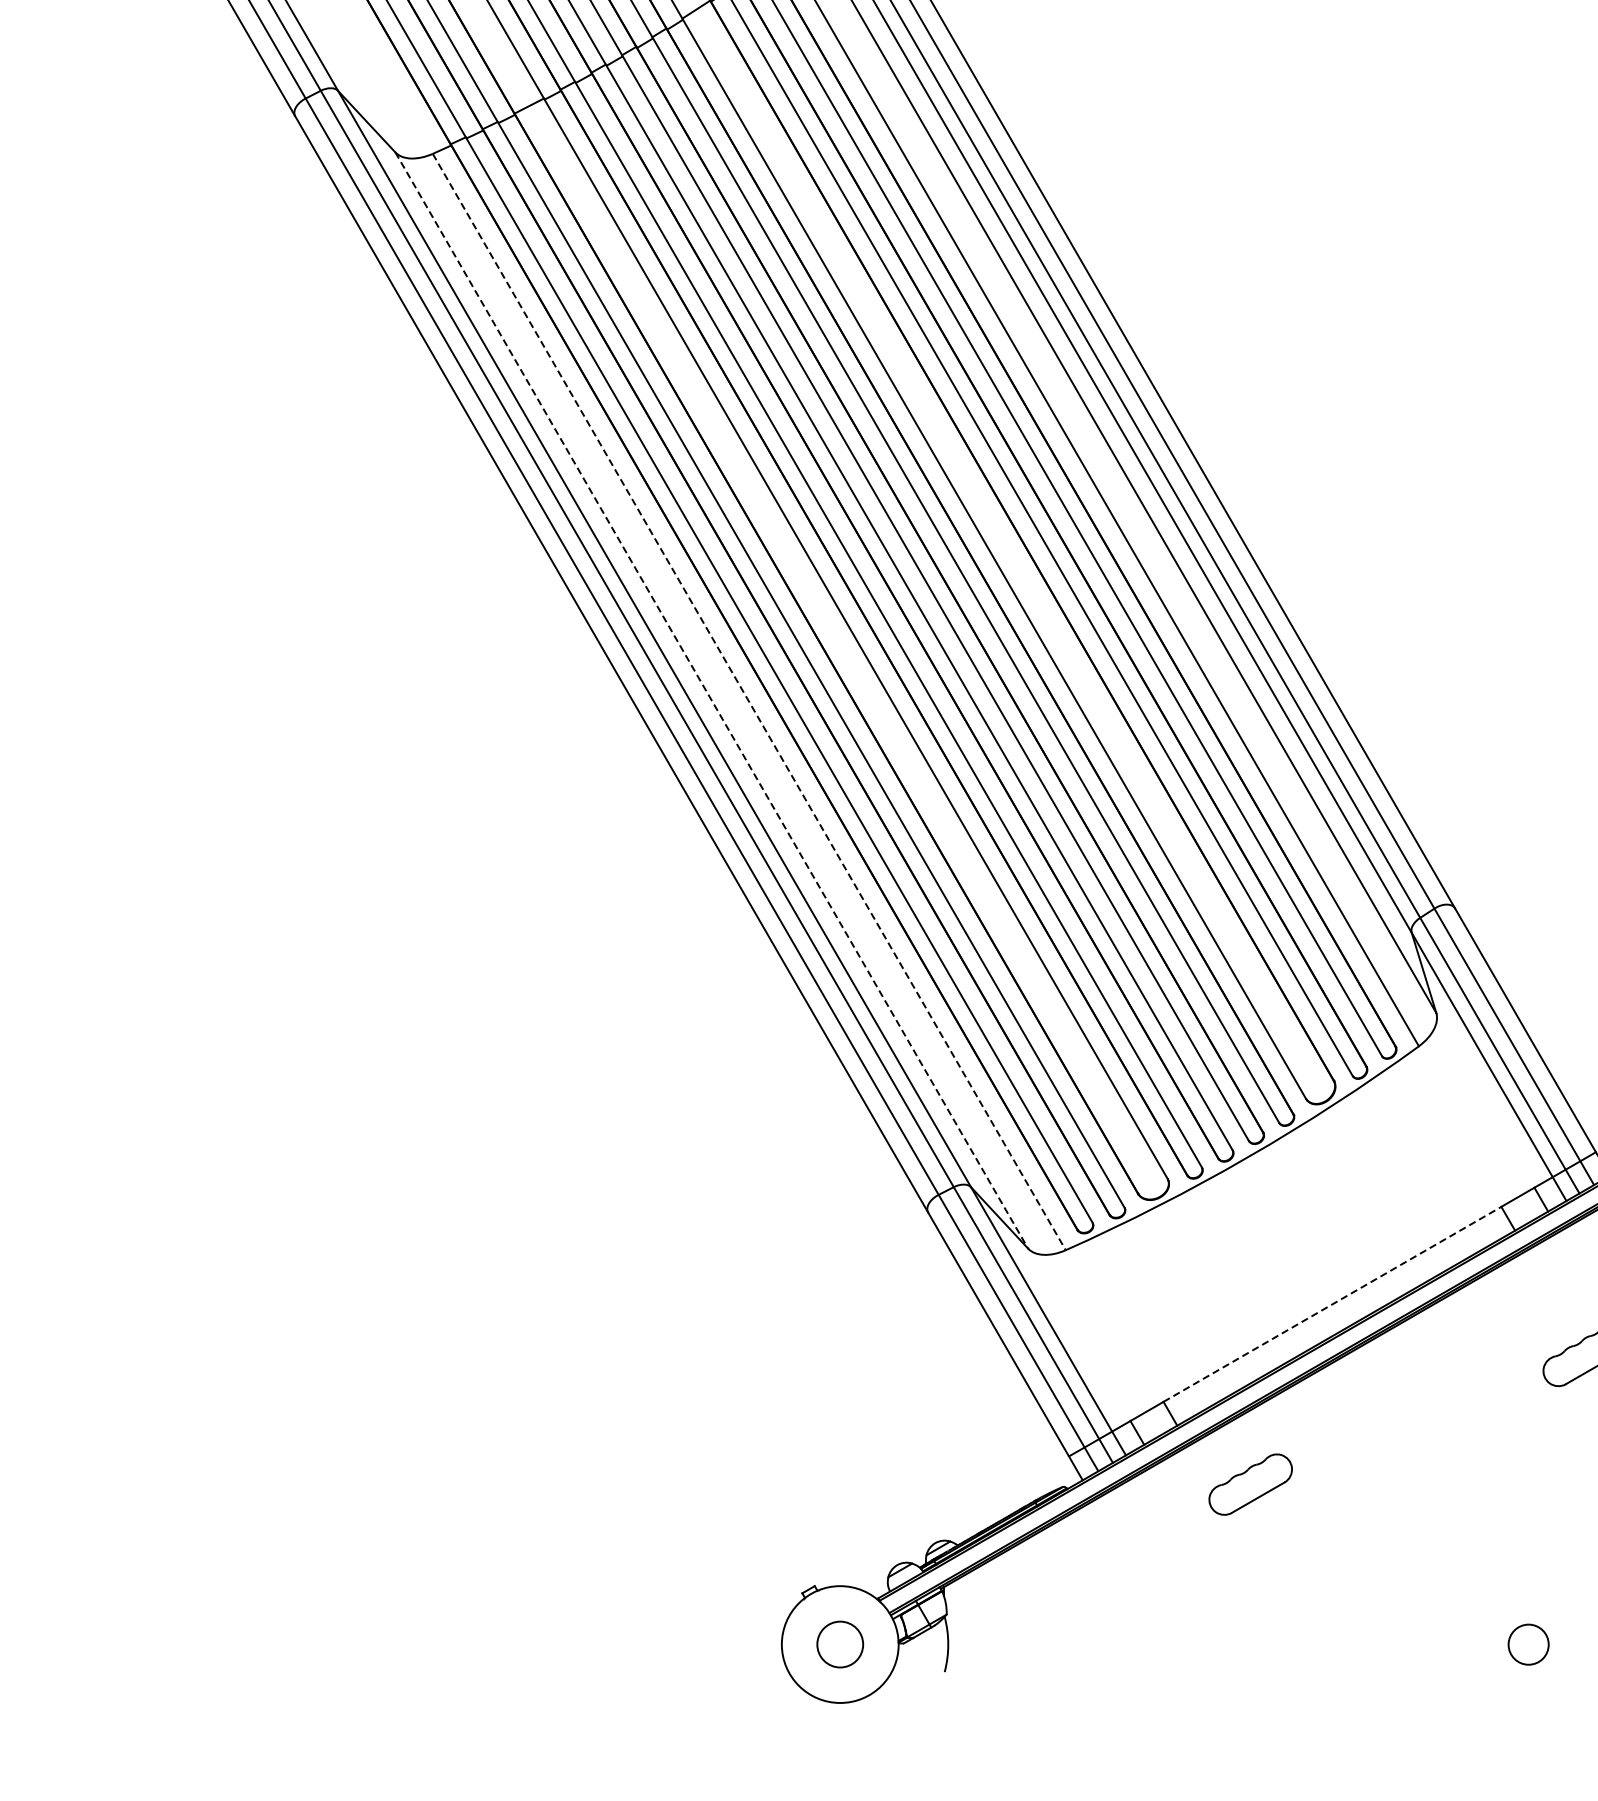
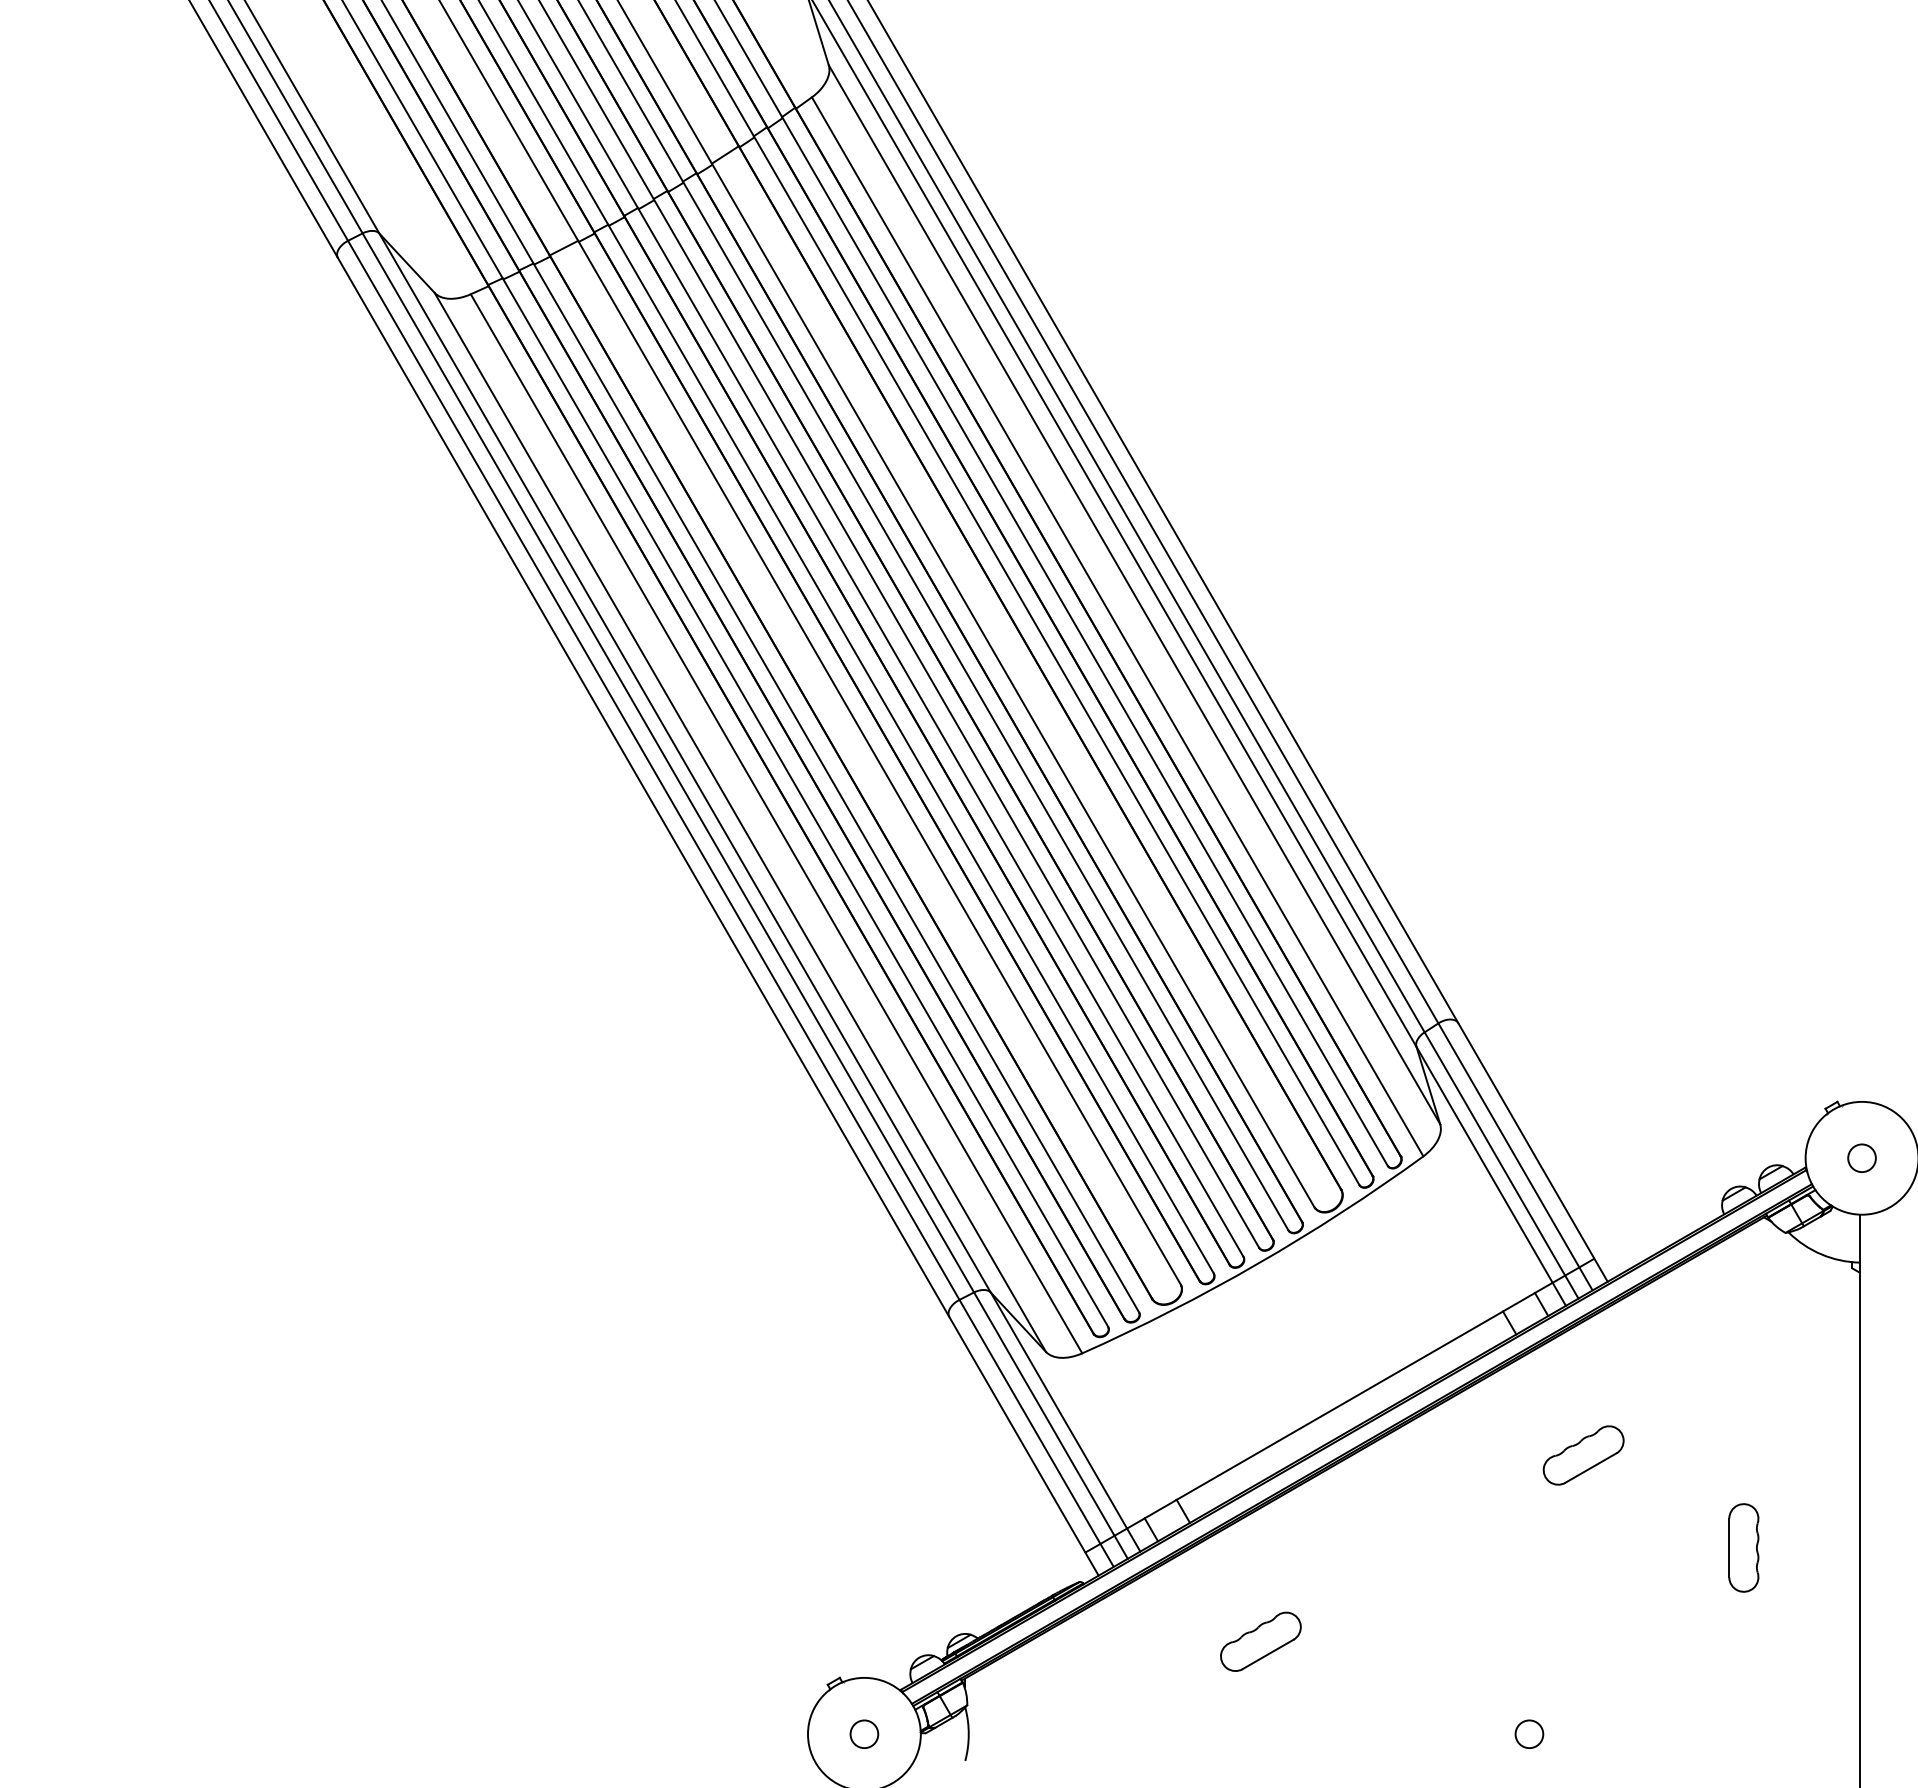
line: (711, 700) -> (740, 822), dashed -> solid
line: (749, 702) -> (776, 824), dashed -> solid
line: (1333, 1304) -> (1340, 1405), dashed -> solid
part: (1250, 1484) -> (1260, 1641), moved
circle: (1528, 1643) -> (1529, 1733), size x0.71
circle: (840, 1644) -> (864, 1734), size x0.62

